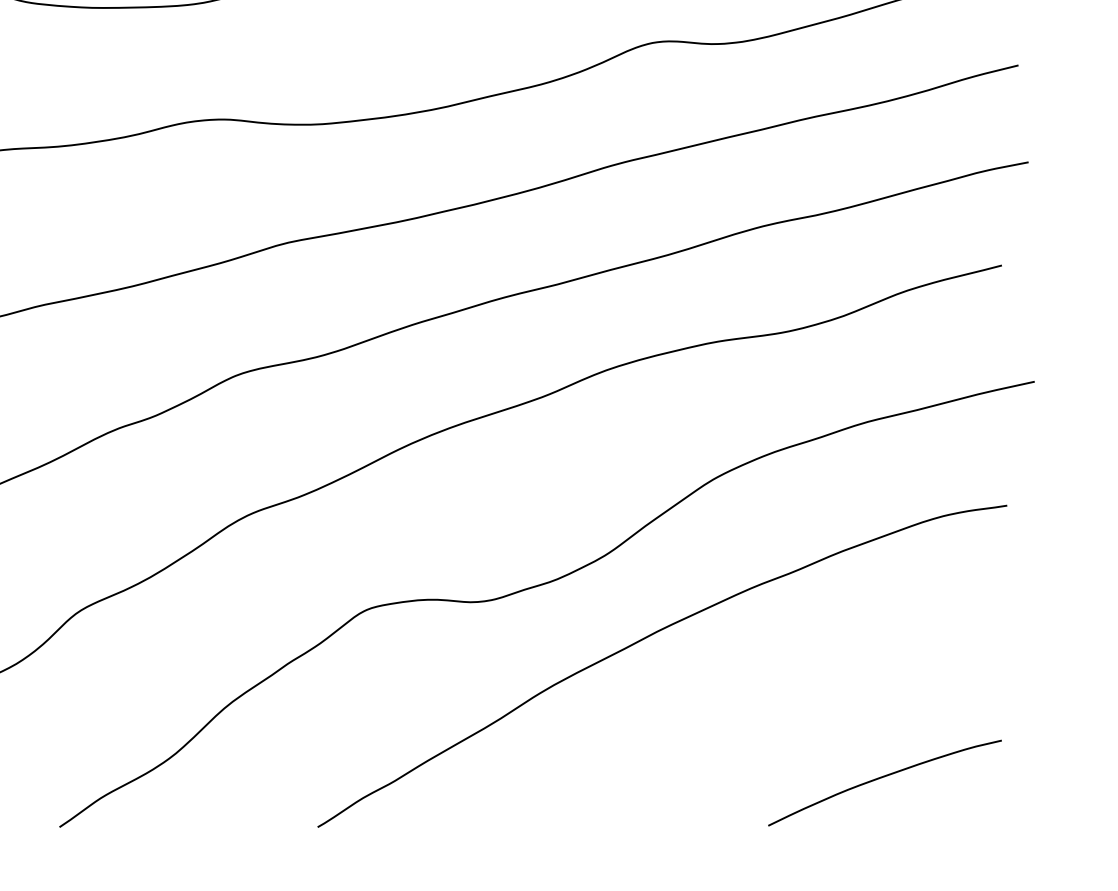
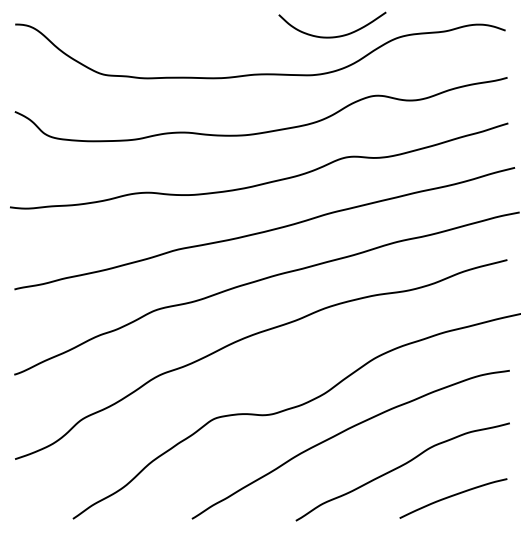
curve: (770, 715) -> (400, 467), added

